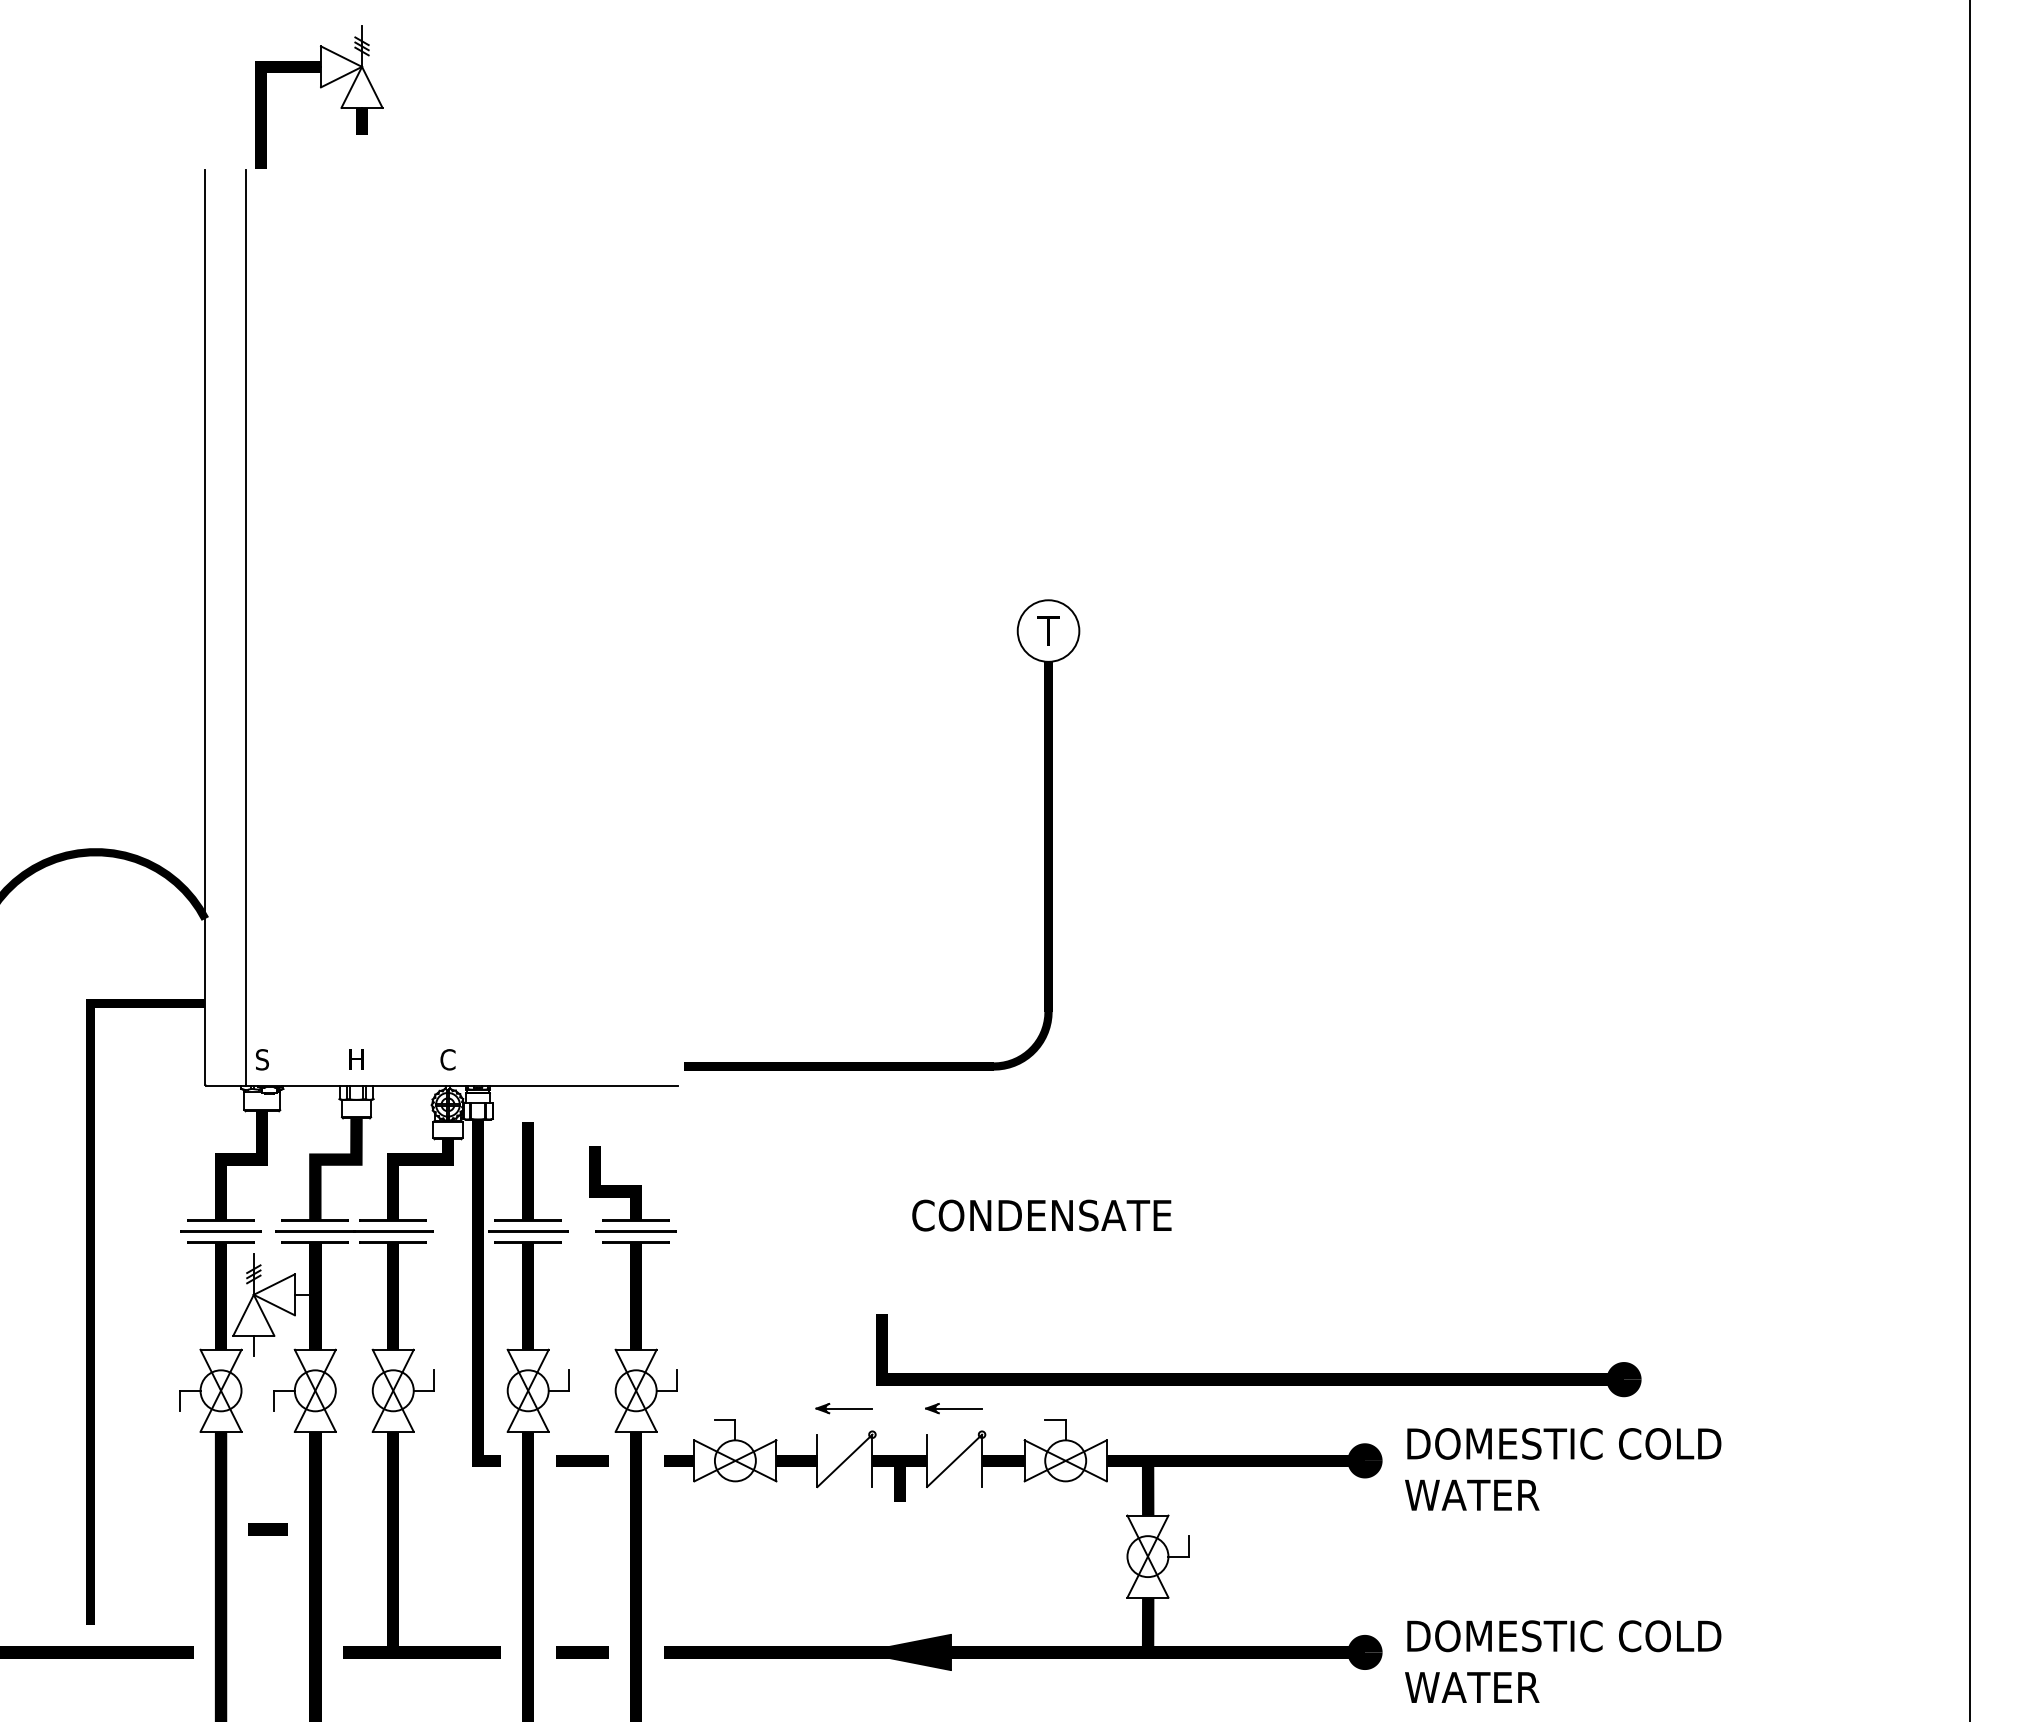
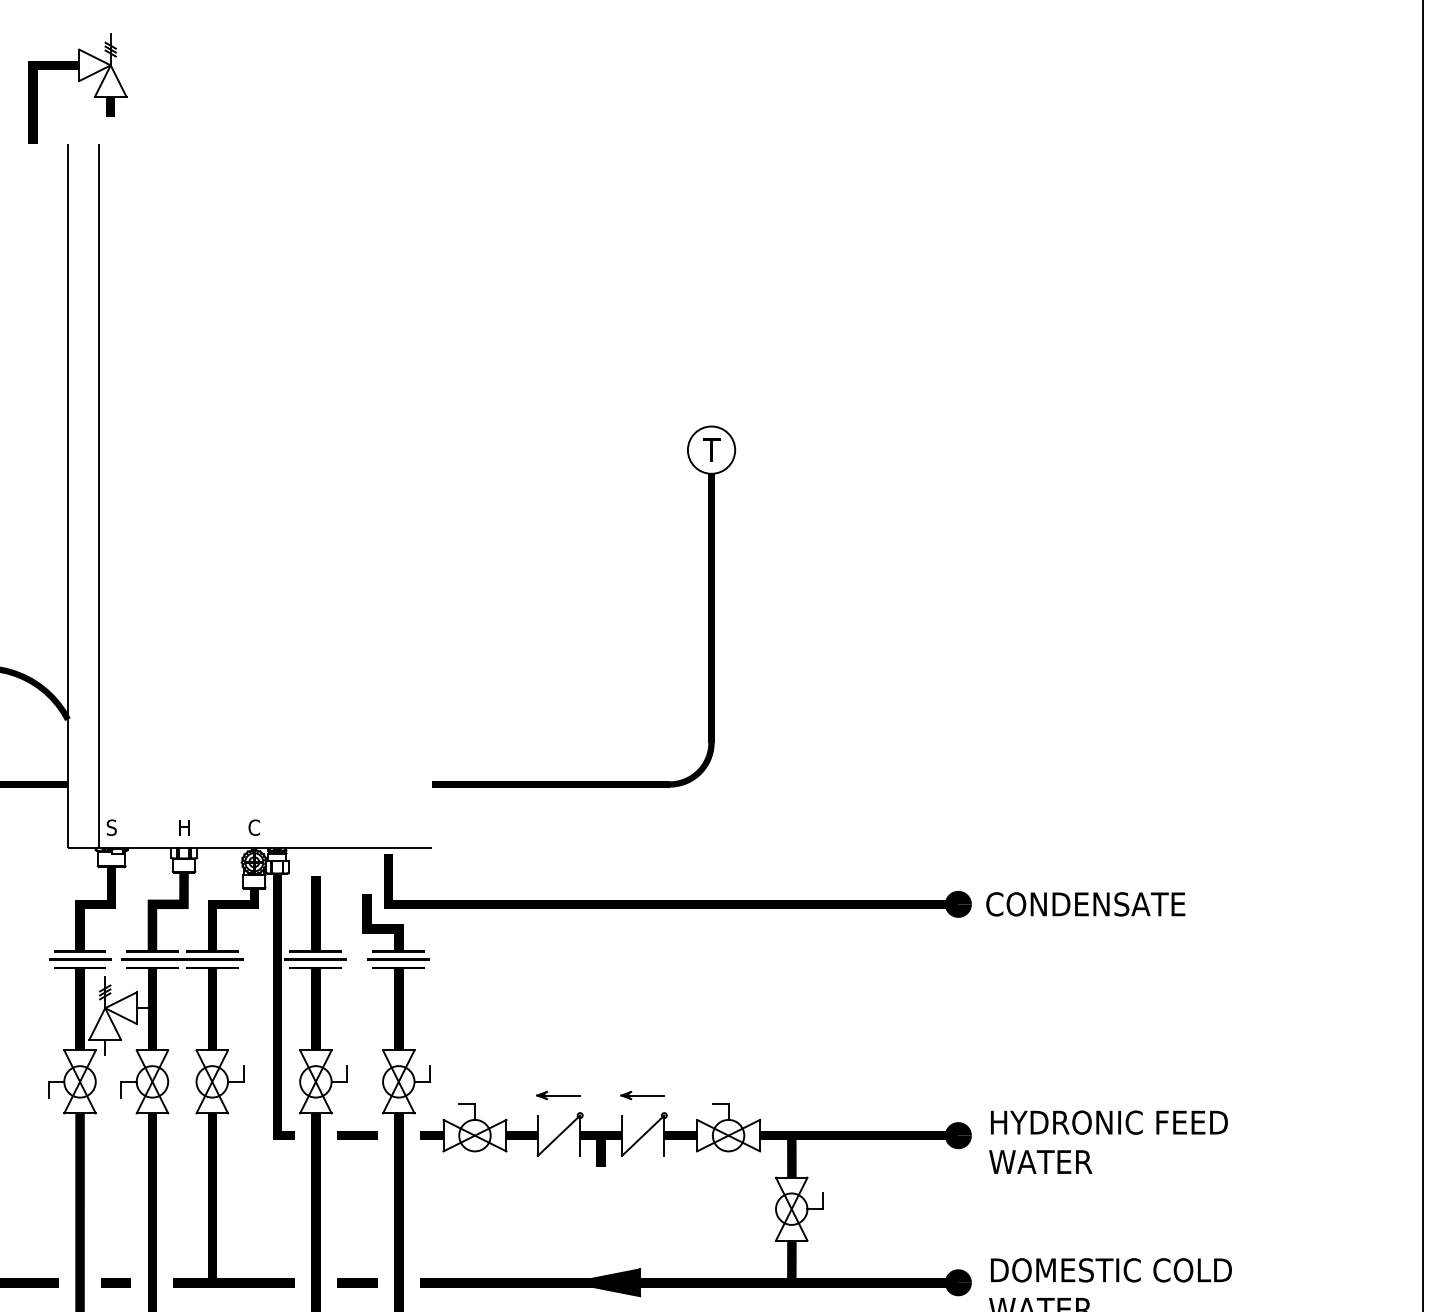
part: (320, 88) -> (78, 81), moved
part: (1044, 834) -> (708, 606), moved
text: (1041, 1215) -> (1085, 904), moved
part: (1258, 1373) -> (677, 899), moved
text: (1566, 1443) -> (1113, 1122), DOMESTIC COLD WATER -> HYDRONIC FEED WATER
line: (267, 1529) -> (115, 1282), moved

